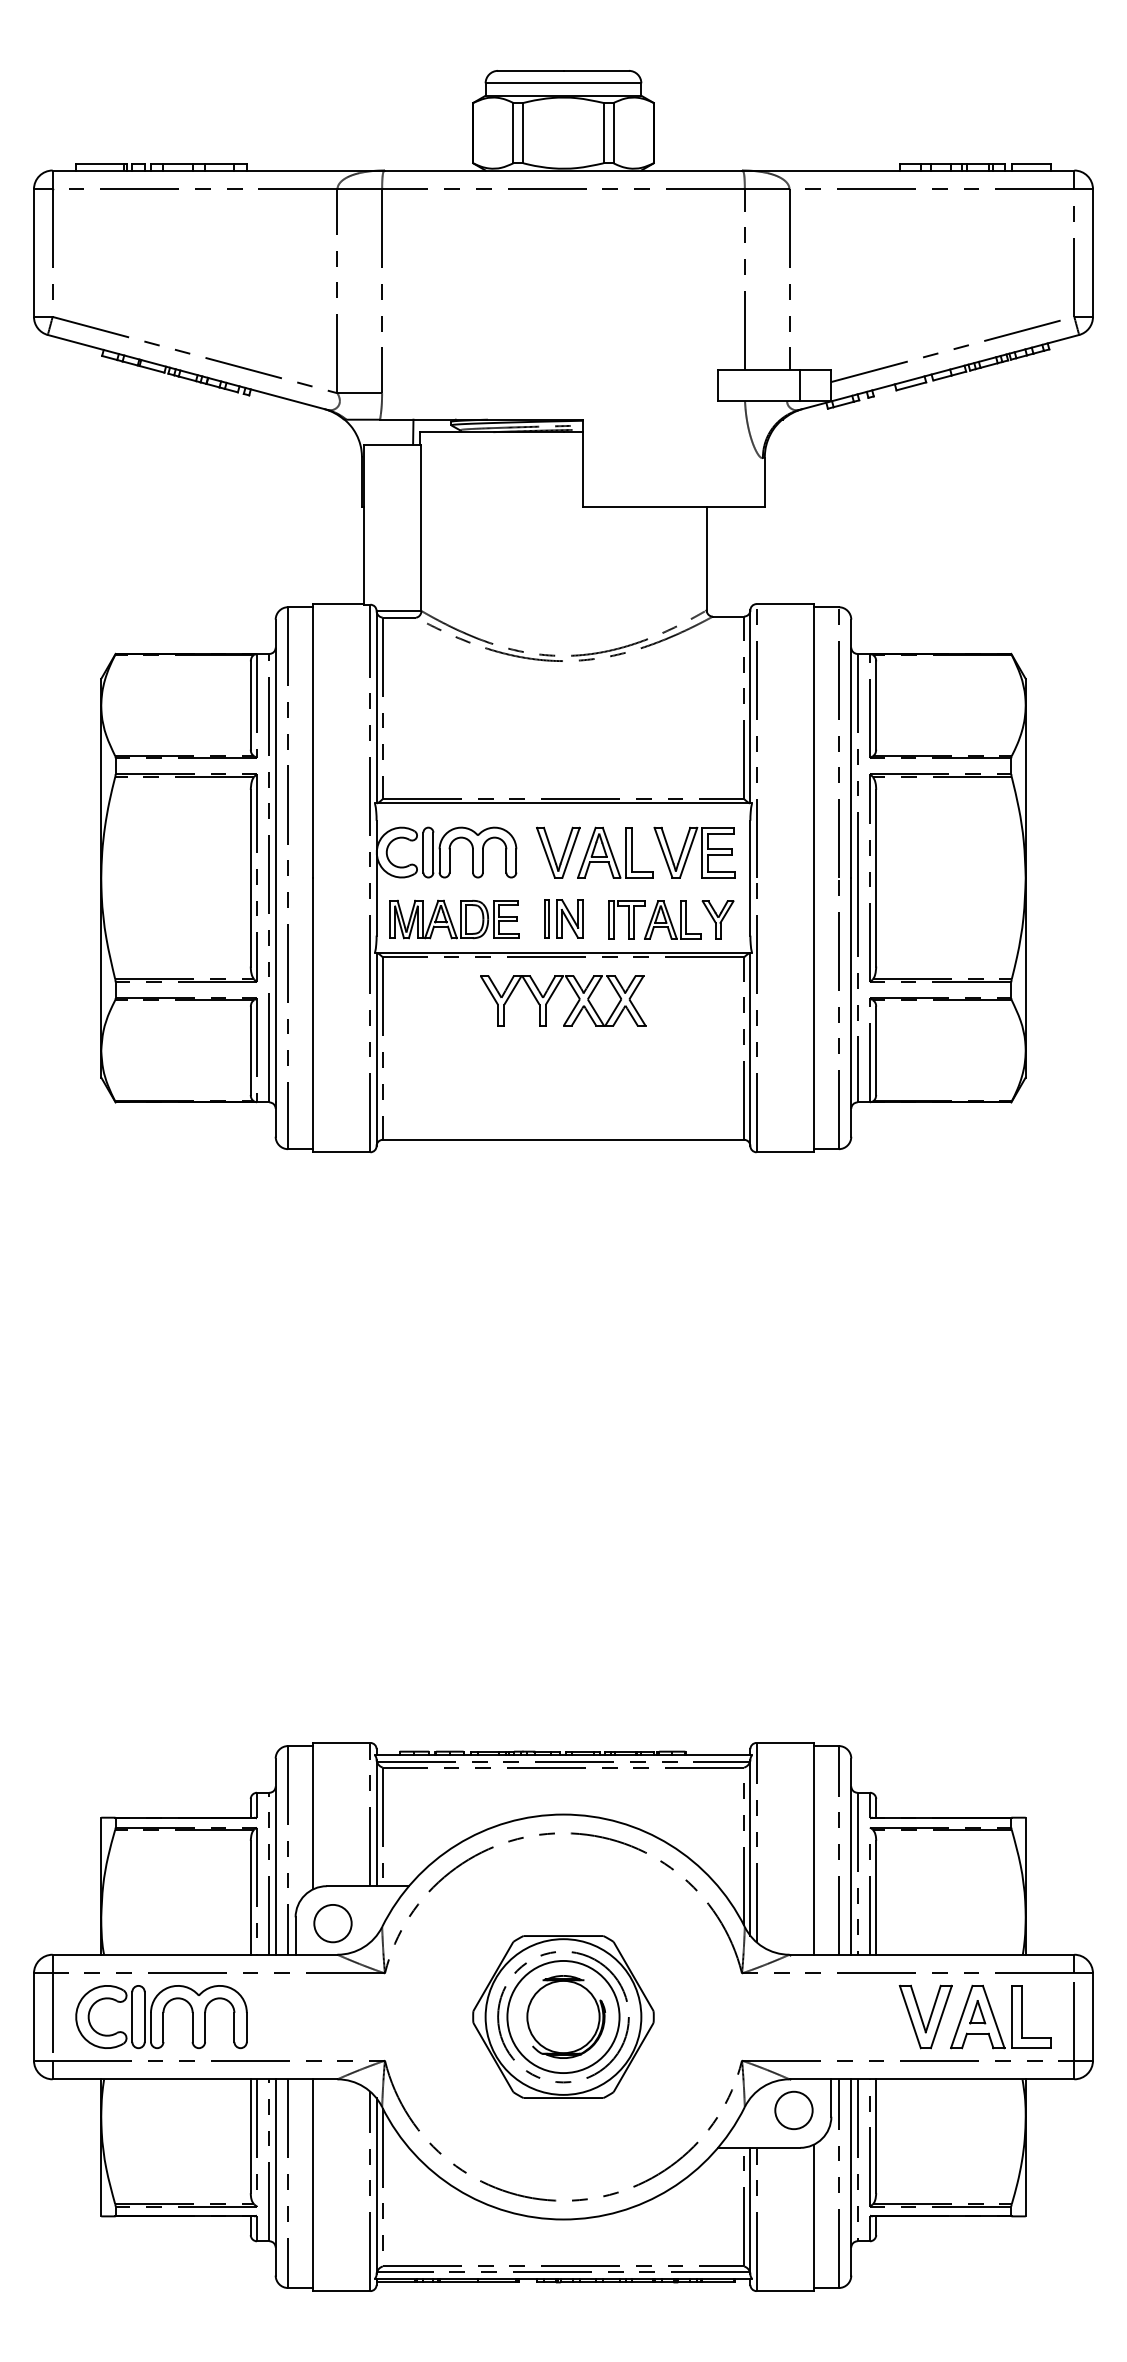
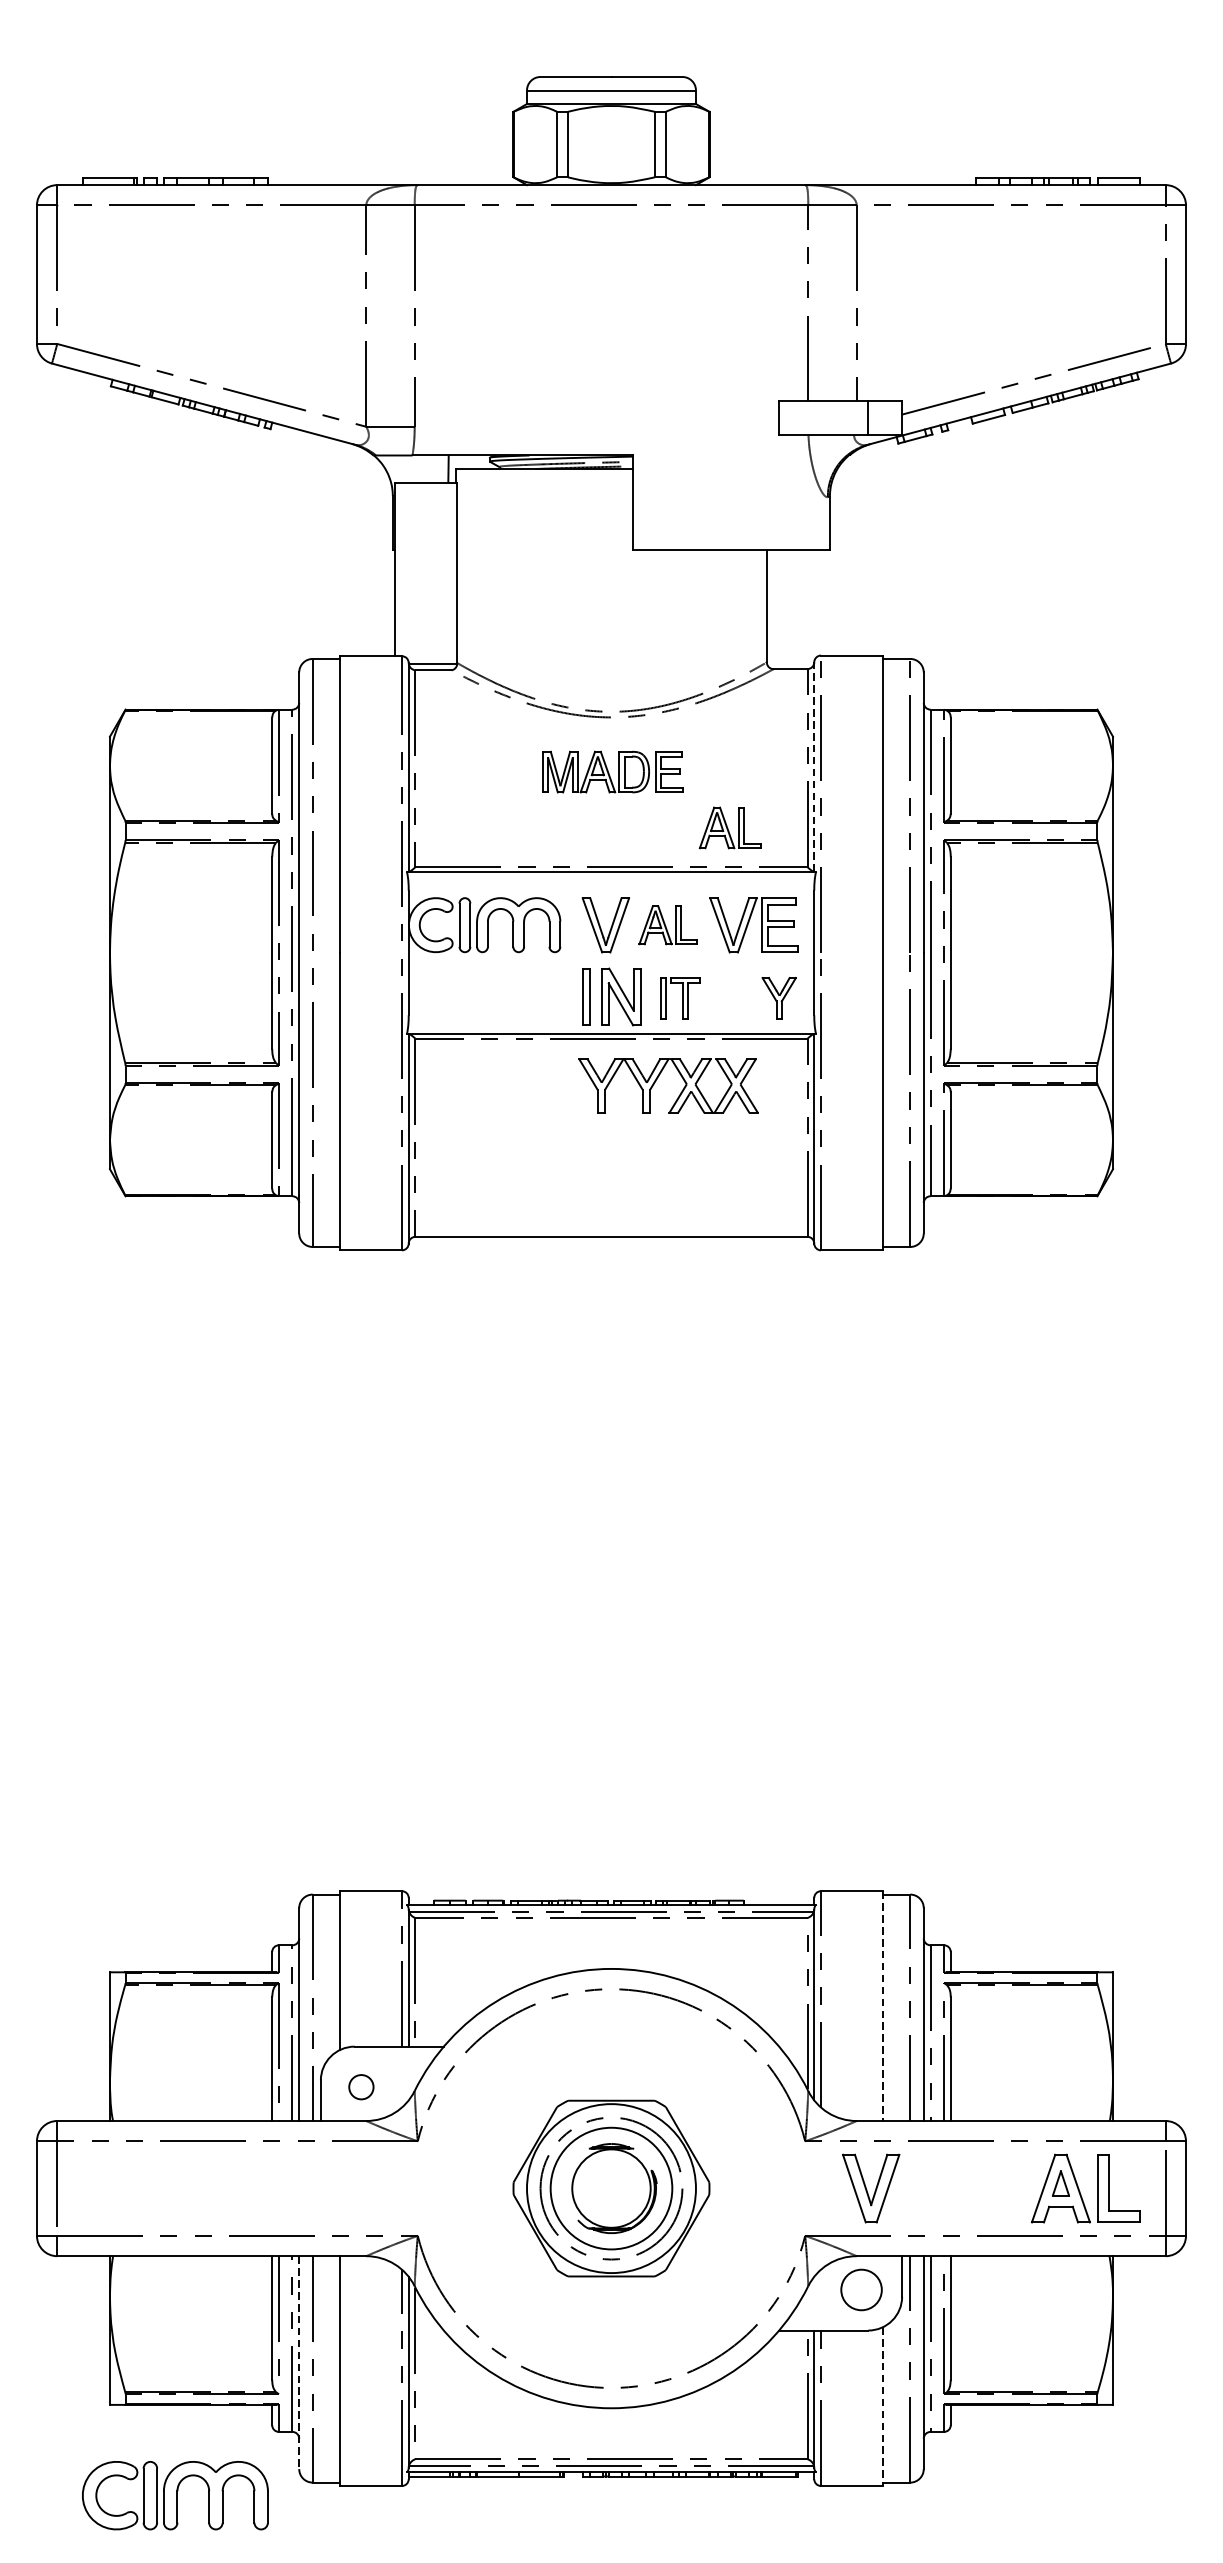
line: (750, 706) -> (814, 766), solid -> dashed
part: (615, 852) -> (667, 925), size x0.7
part: (563, 918) -> (611, 996), size x1.4
part: (454, 919) -> (612, 772), moved
part: (672, 919) -> (729, 827), moved
part: (553, 994) -> (658, 1079), moved
line: (813, 1848) -> (882, 2005), solid -> dashed
circle: (332, 1923) -> (360, 2087), size x0.6
part: (925, 2016) -> (870, 2188), moved
part: (161, 2017) -> (175, 2496), moved
line: (275, 2177) -> (299, 2362), solid -> dashed
line: (813, 2218) -> (882, 2407), solid -> dashed

